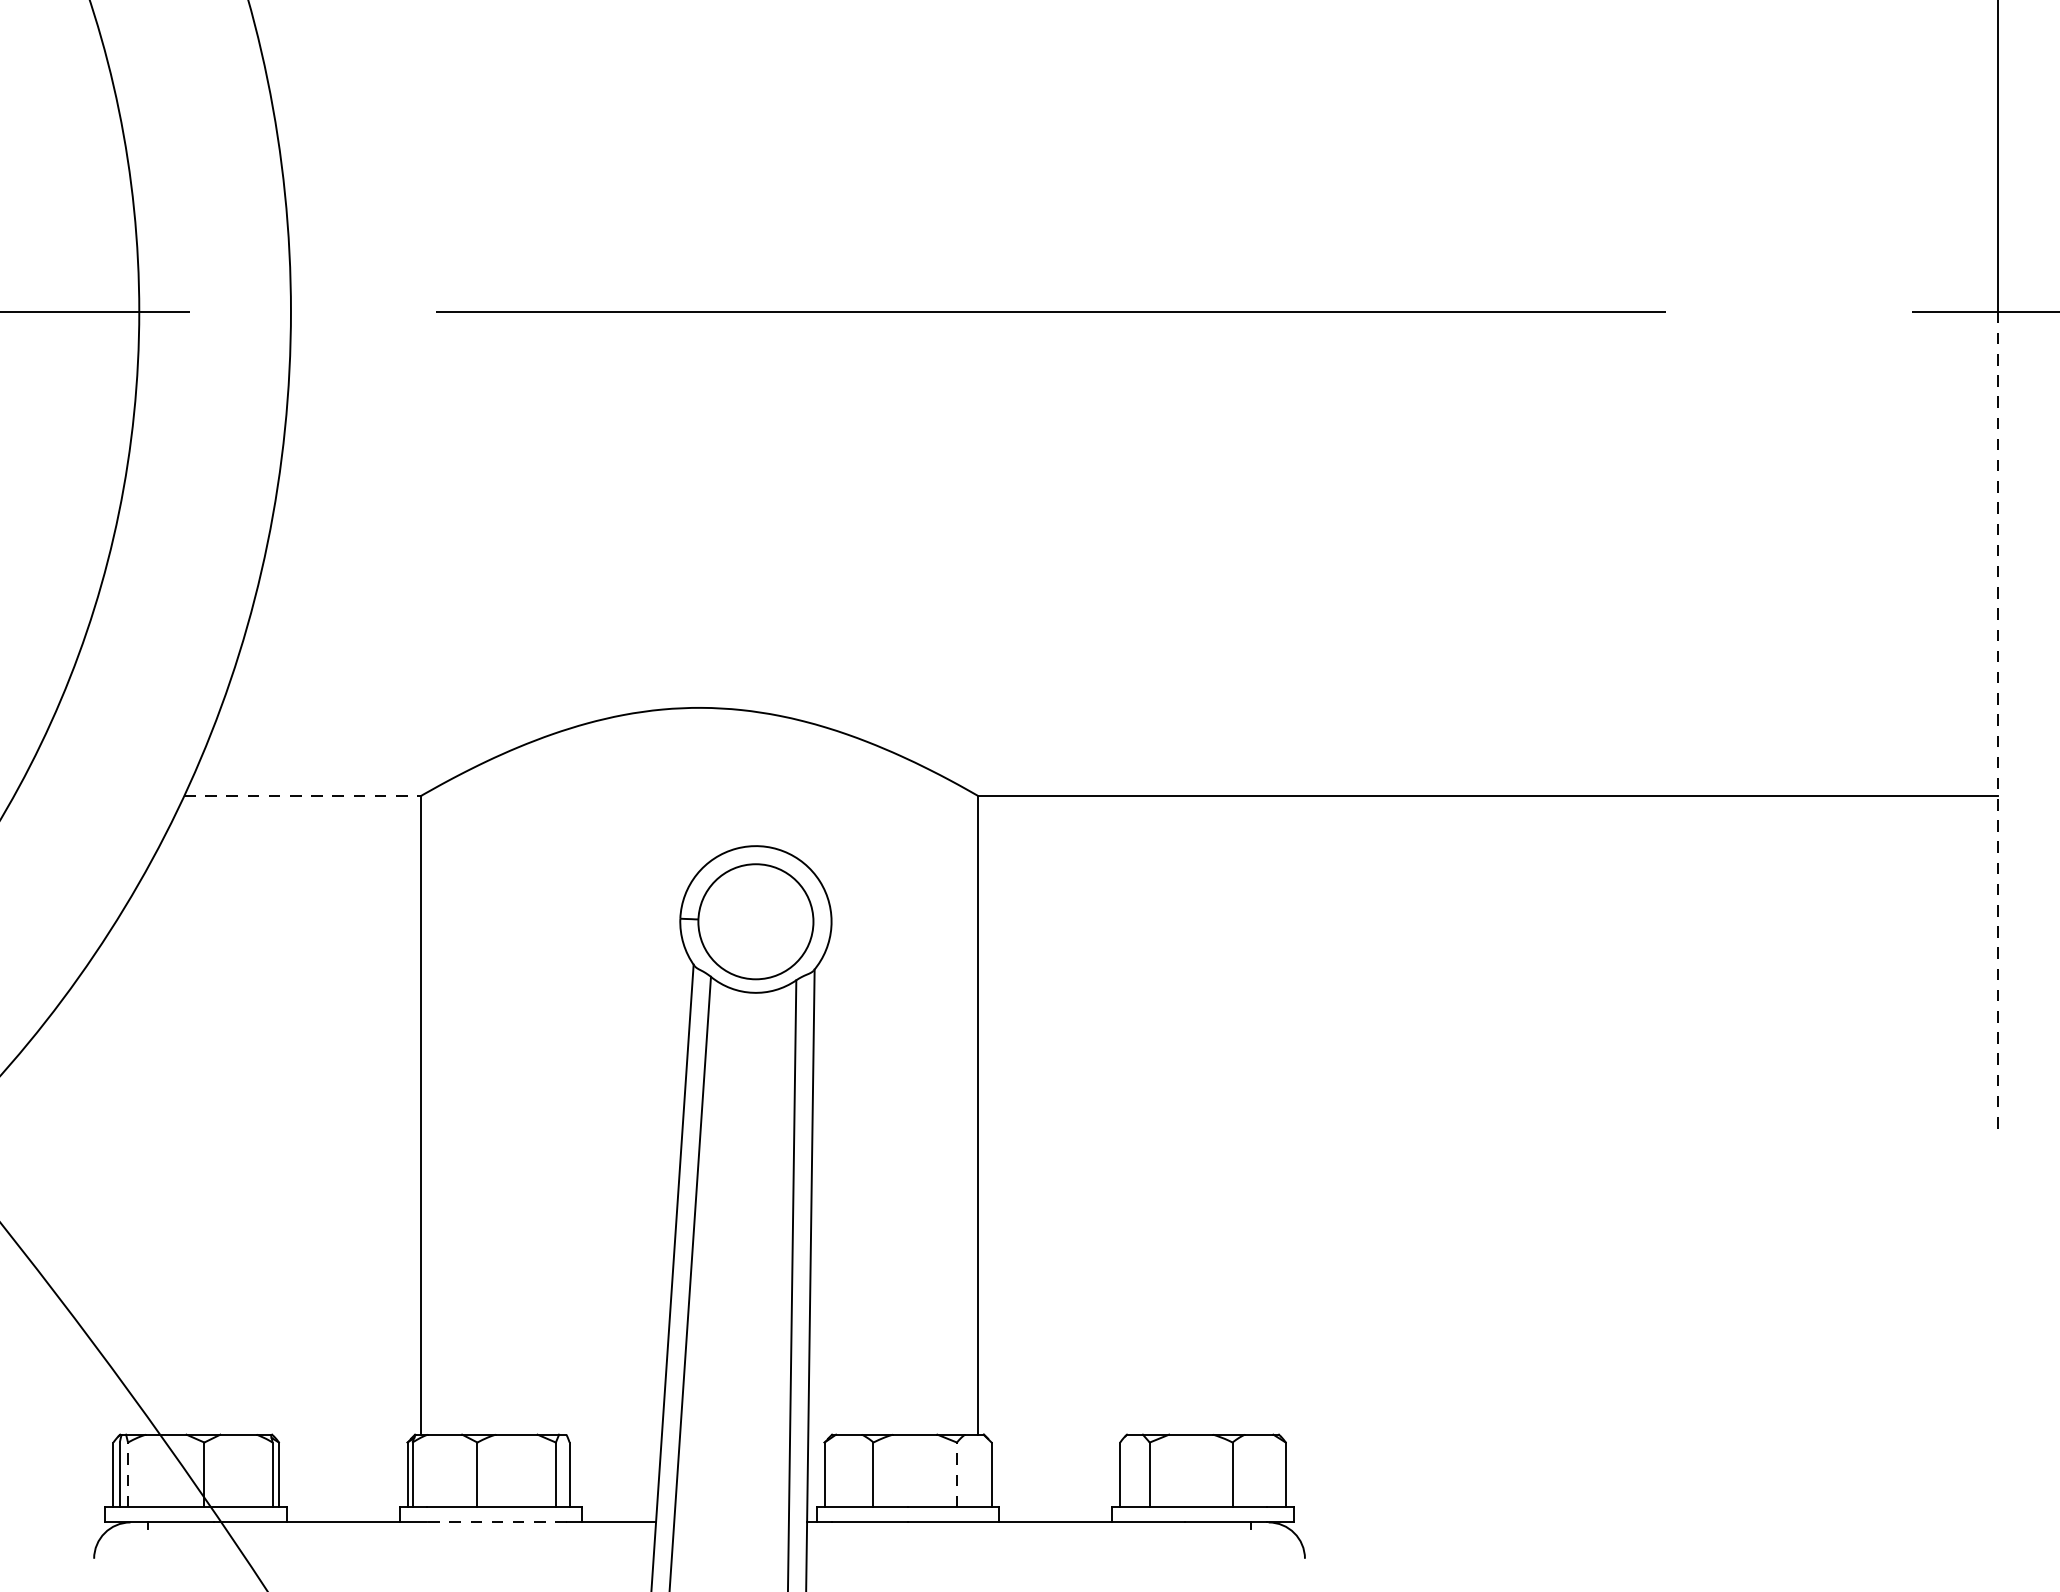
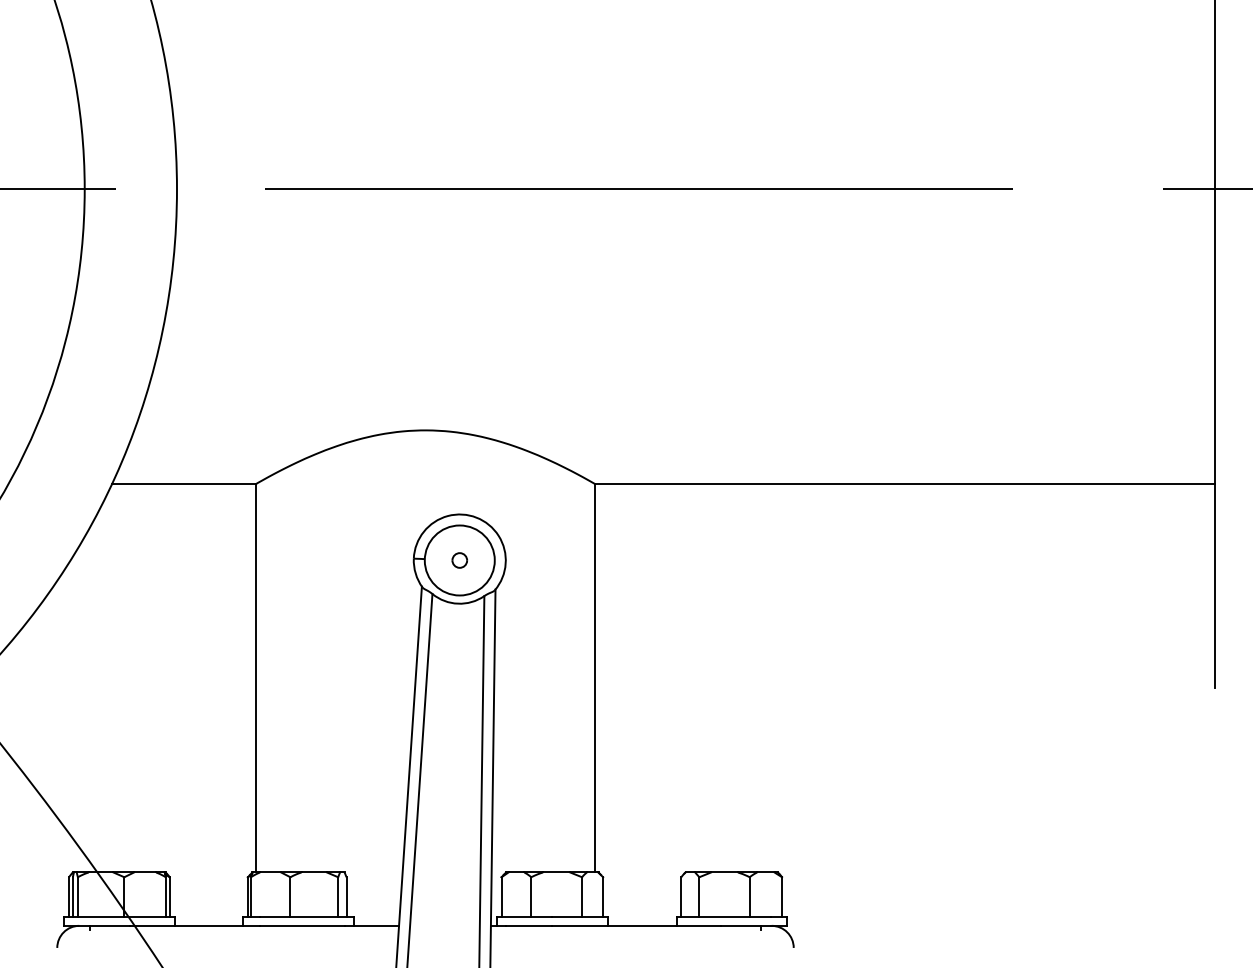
line: (1998, 722) -> (1215, 439), dashed -> solid
line: (303, 795) -> (184, 483), dashed -> solid
part: (755, 921) -> (459, 560), added
line: (127, 1474) -> (77, 896), dashed -> solid
line: (957, 1474) -> (582, 896), dashed -> solid
line: (497, 1521) -> (302, 925), dashed -> solid

